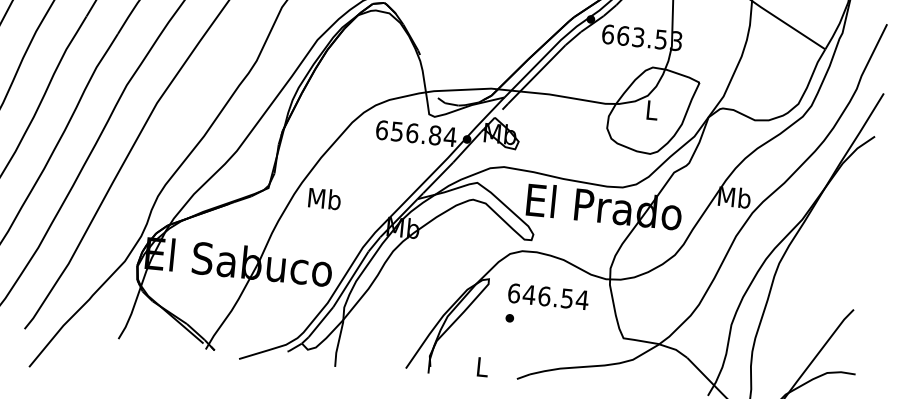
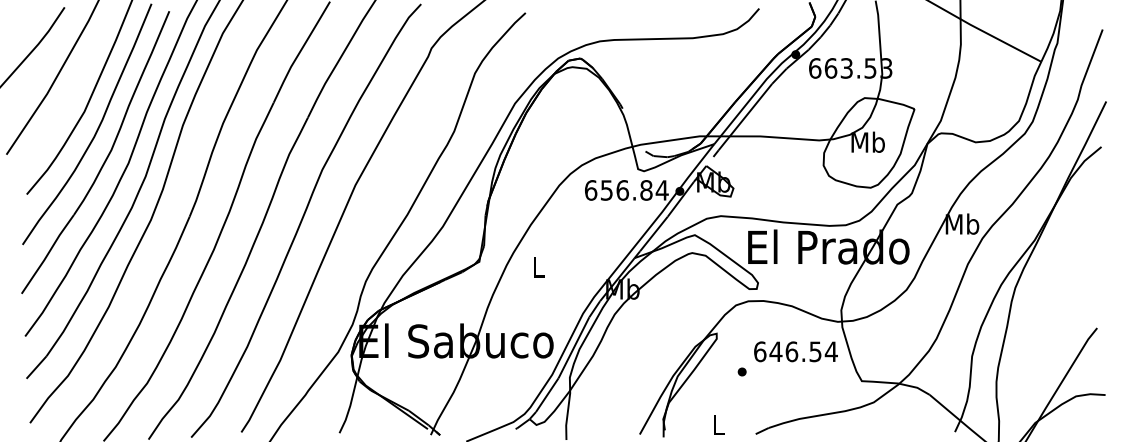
text: (651, 109) -> (867, 141), L -> Mb
text: (324, 198) -> (538, 266), Mb -> L
text: (548, 296) -> (795, 351), moved

